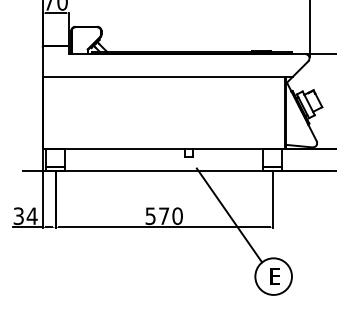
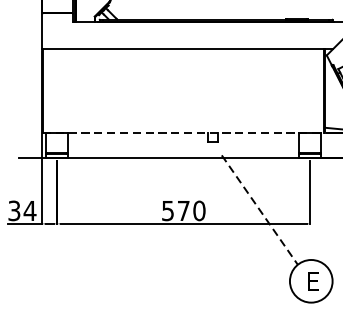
line: (164, 149) -> (184, 133), solid -> dashed
line: (229, 215) -> (259, 210), solid -> dashed

